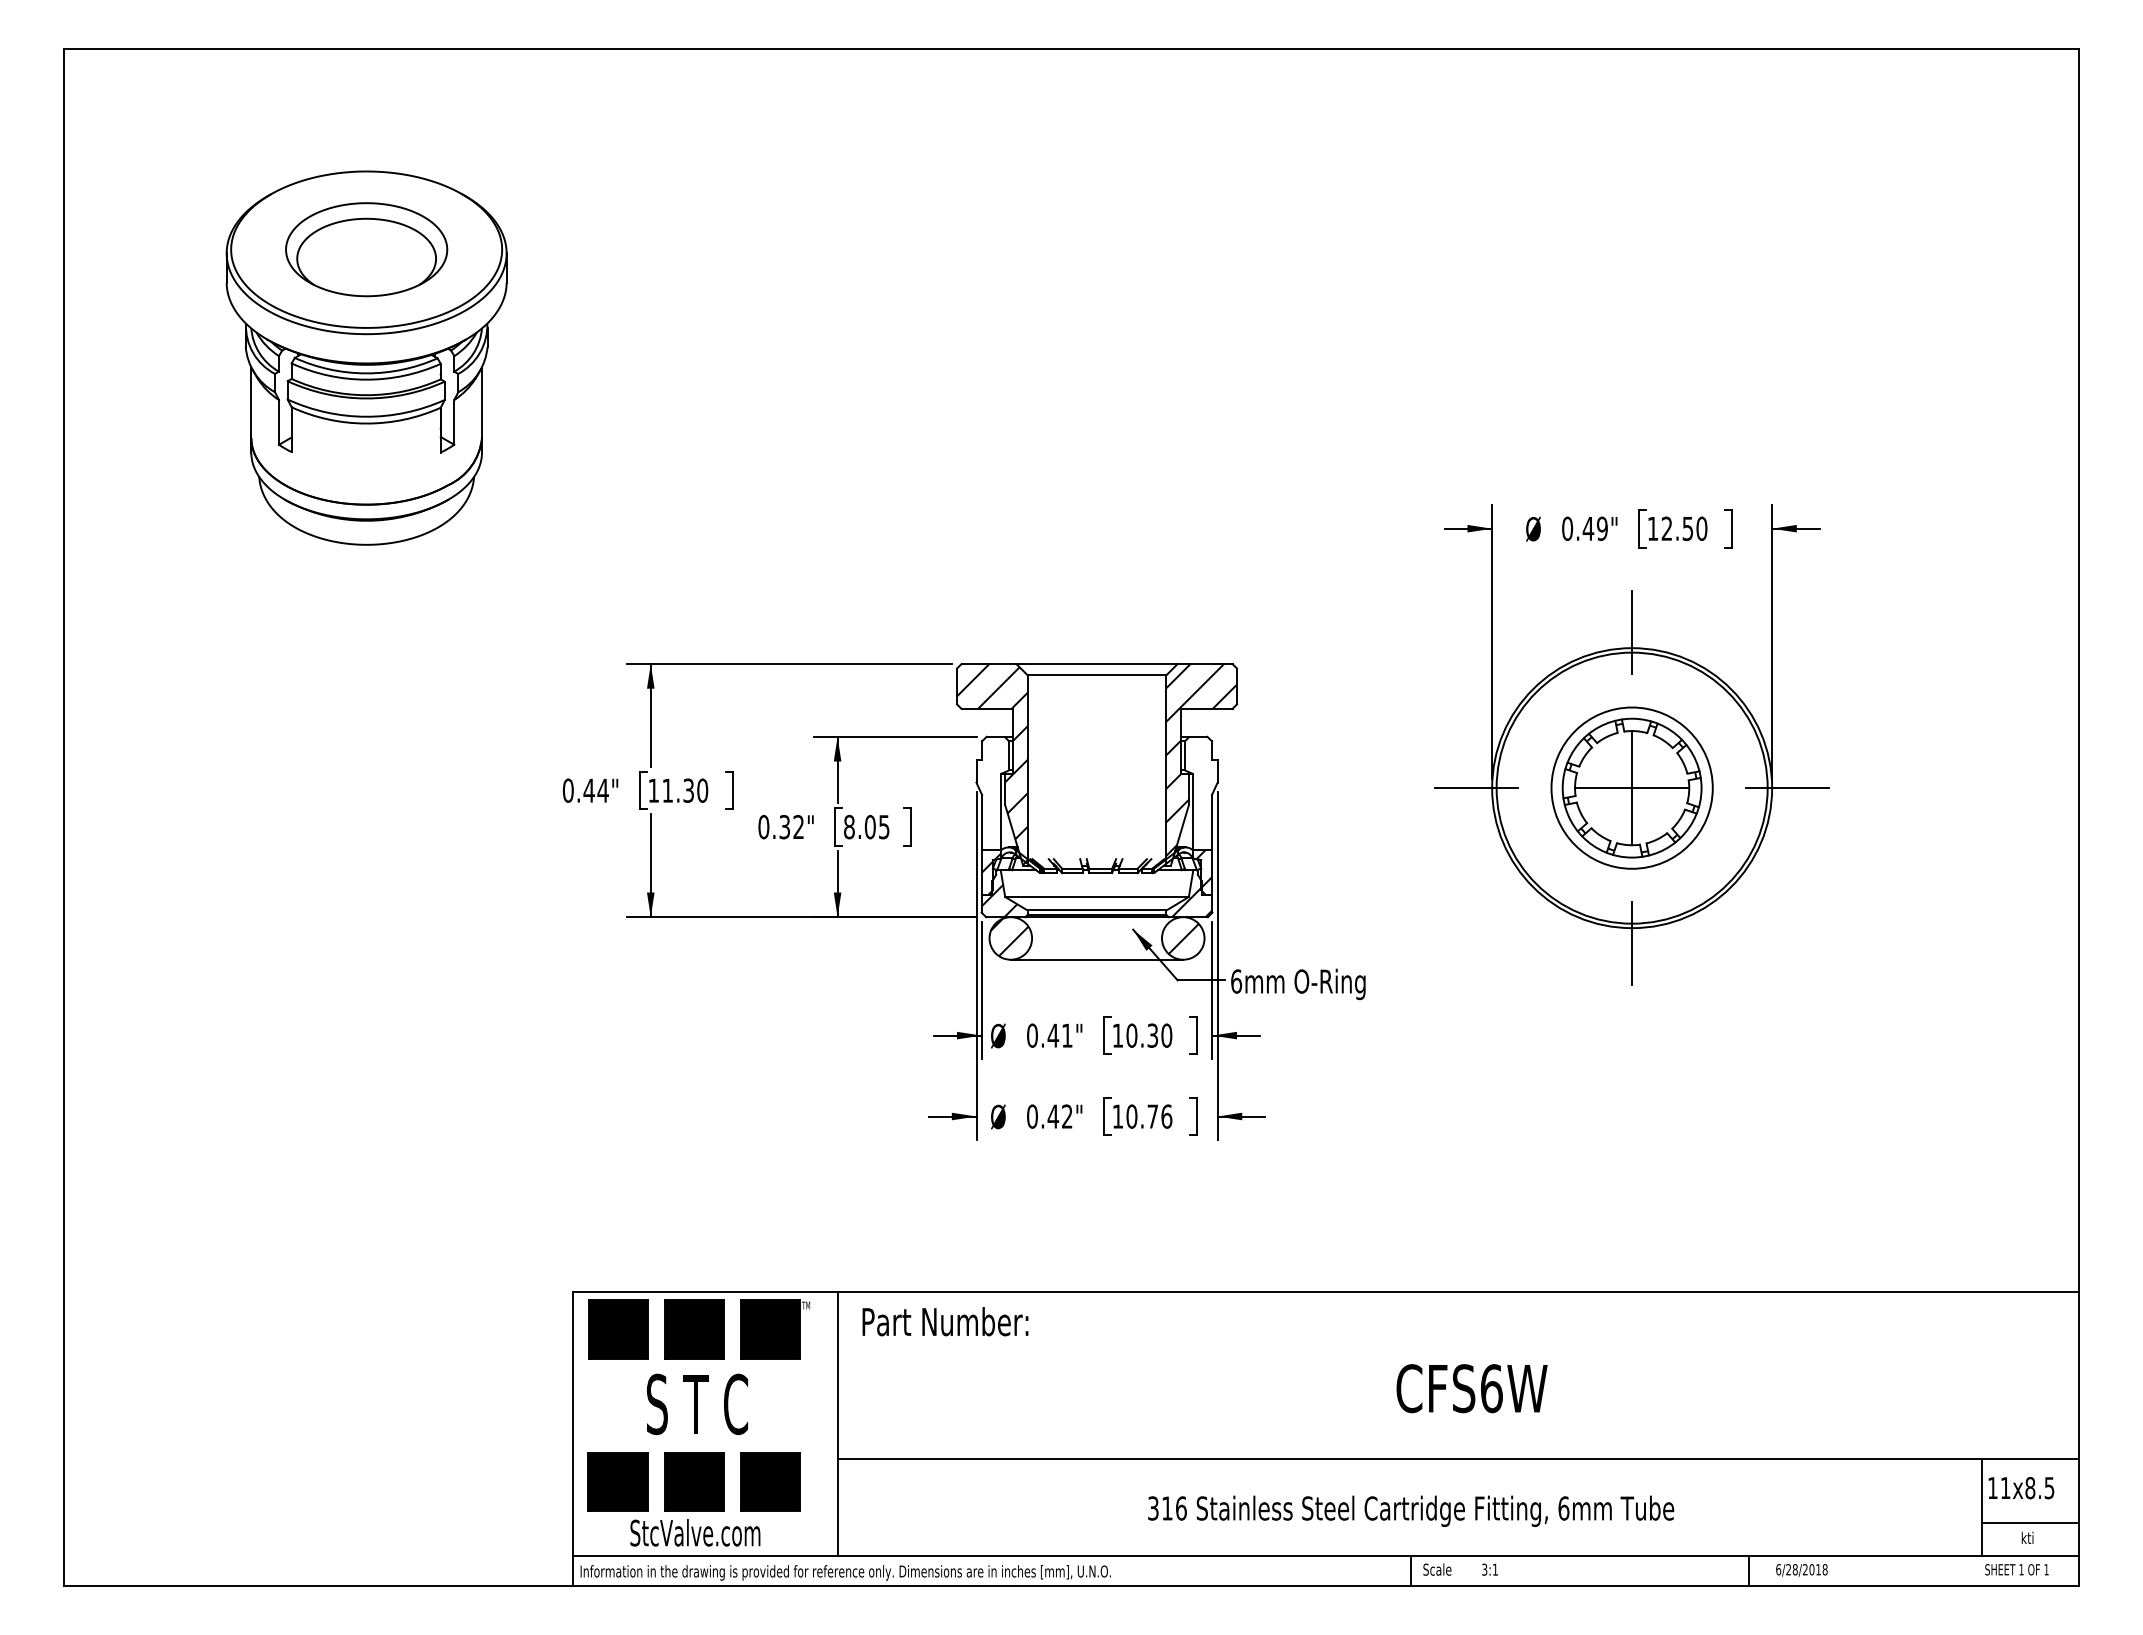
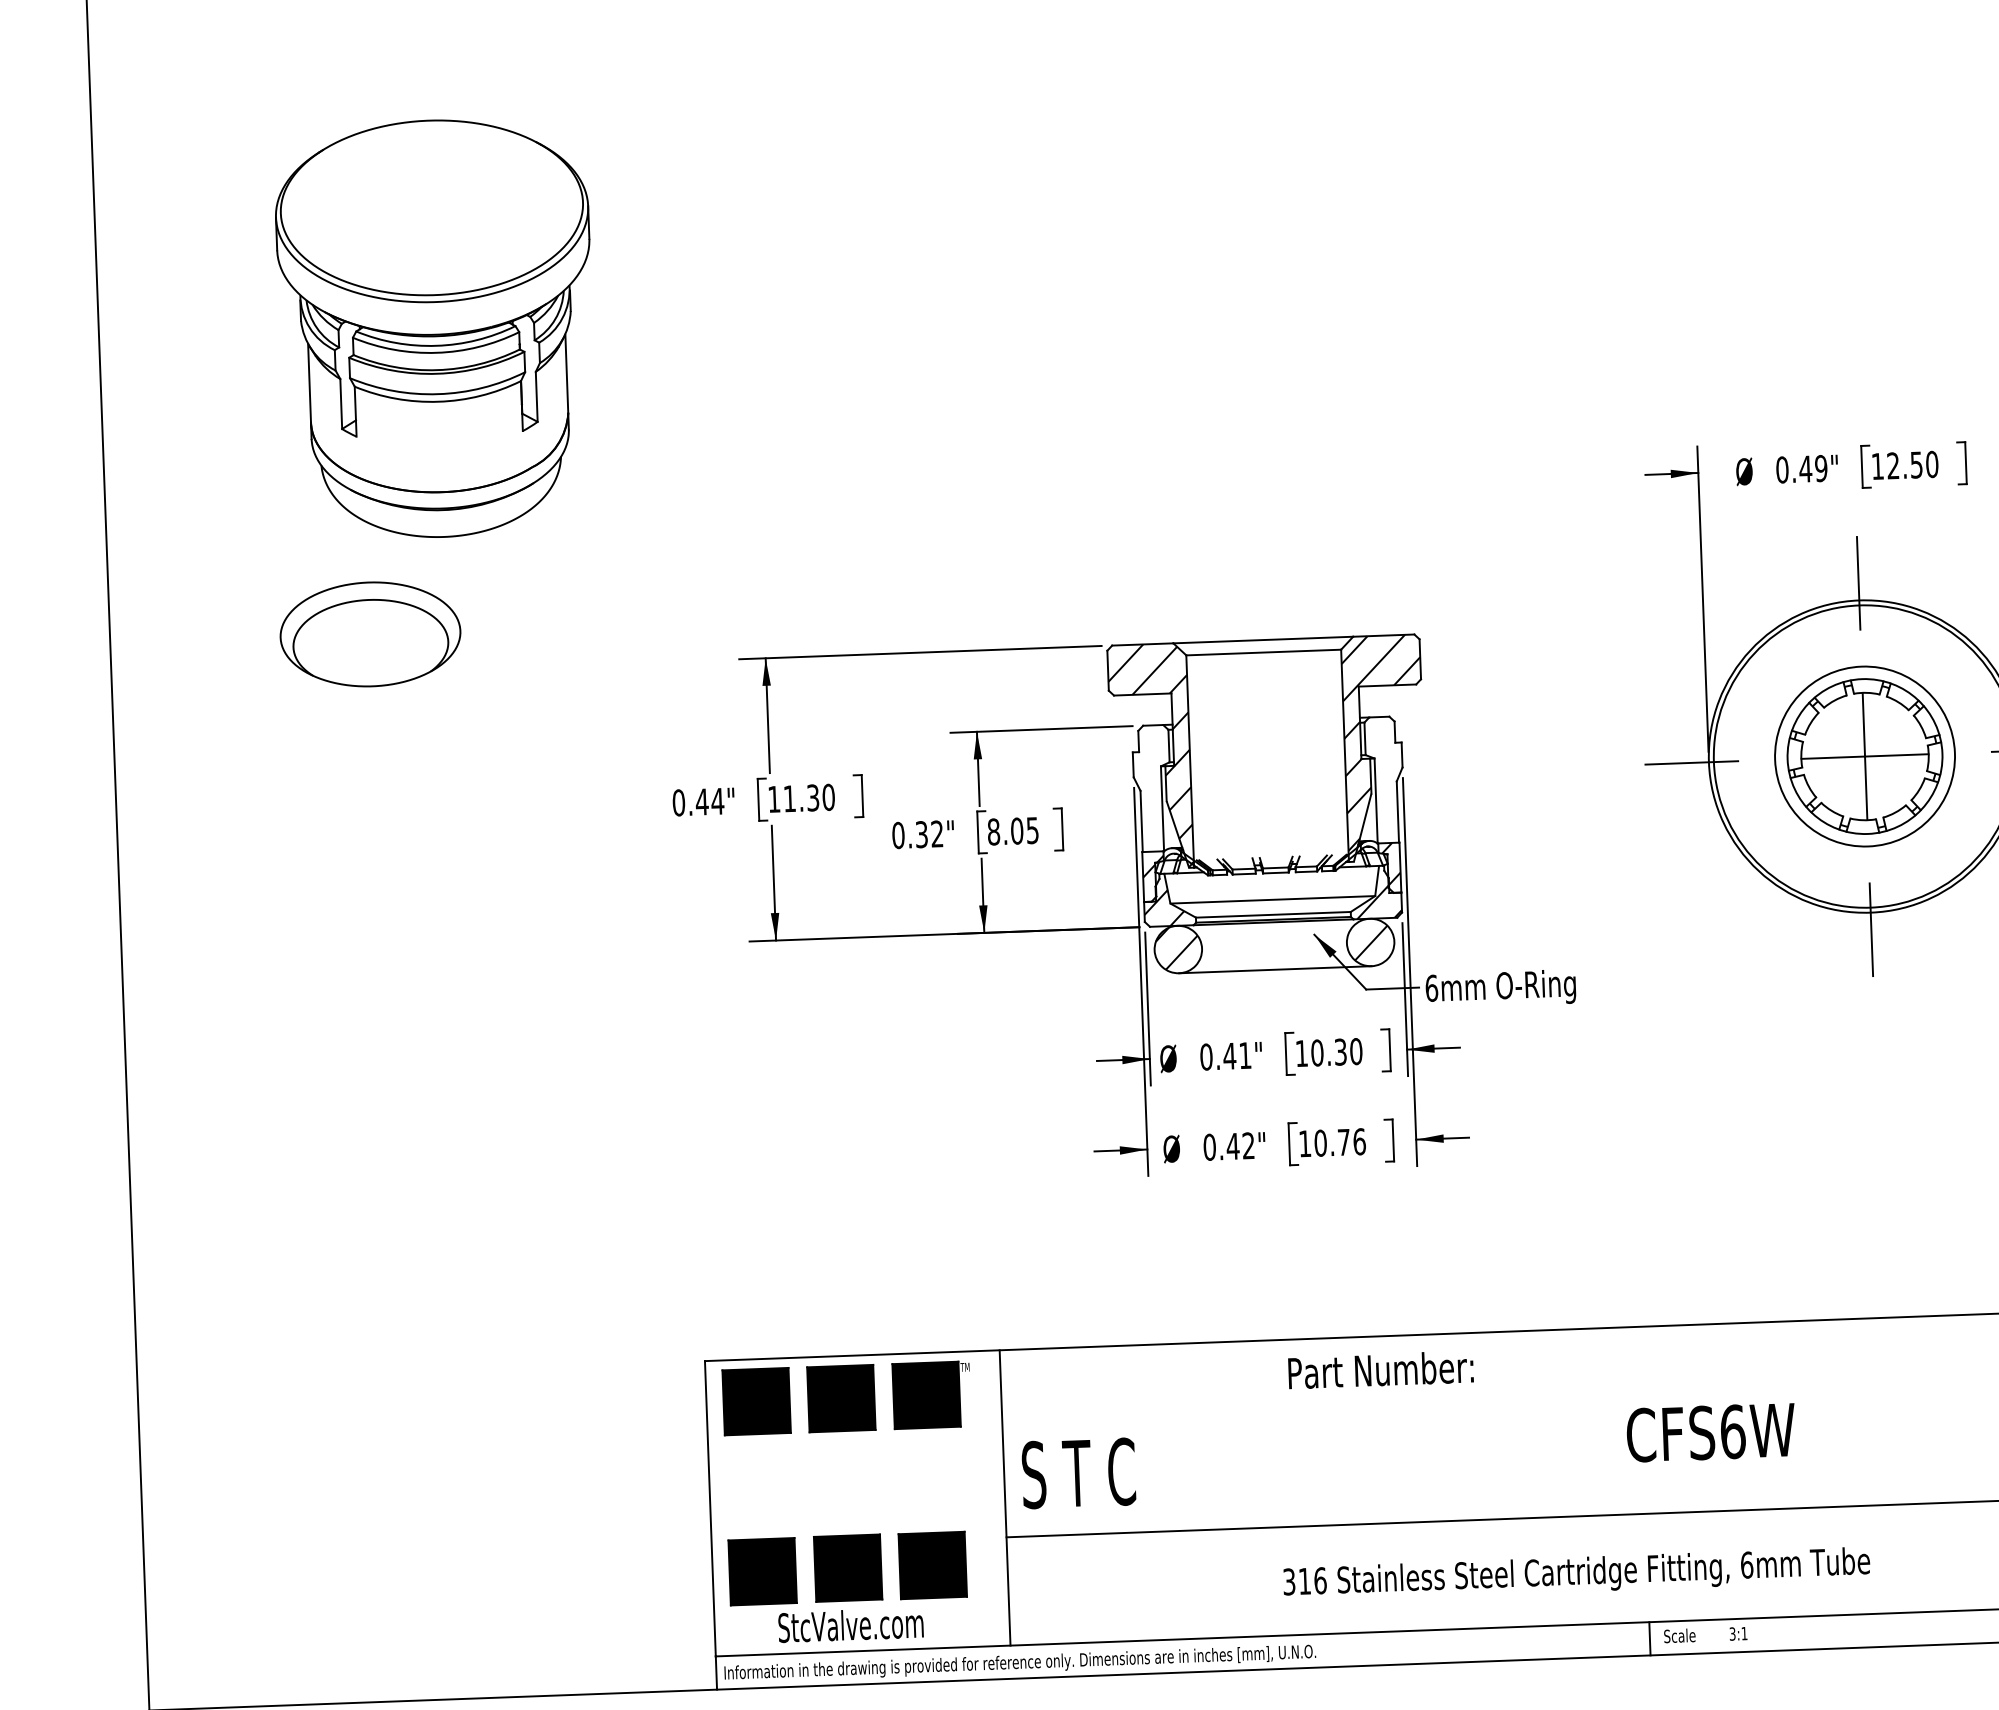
part: (366, 249) -> (370, 634), moved
text: (945, 1321) -> (1380, 1369), moved
text: (697, 1404) -> (1078, 1473), moved
text: (1411, 1510) -> (1577, 1573), moved

